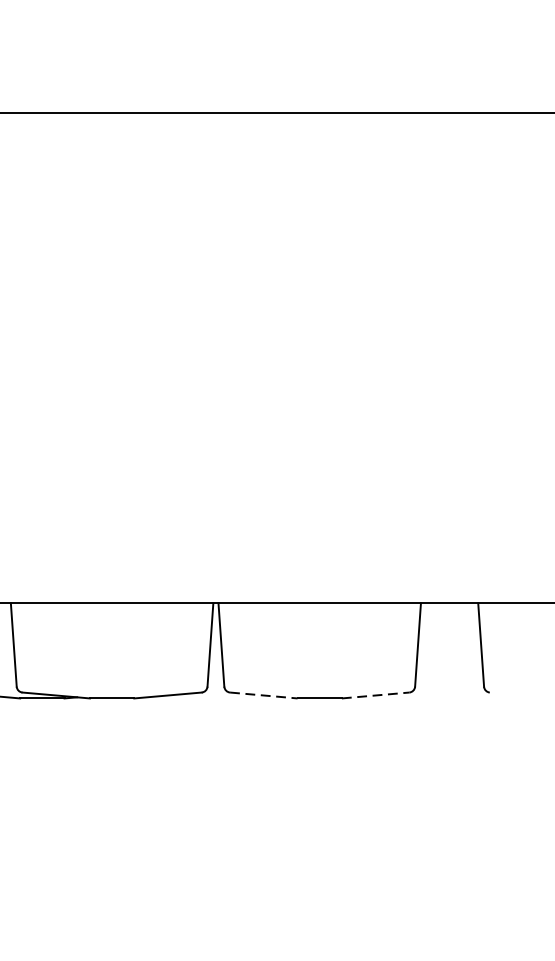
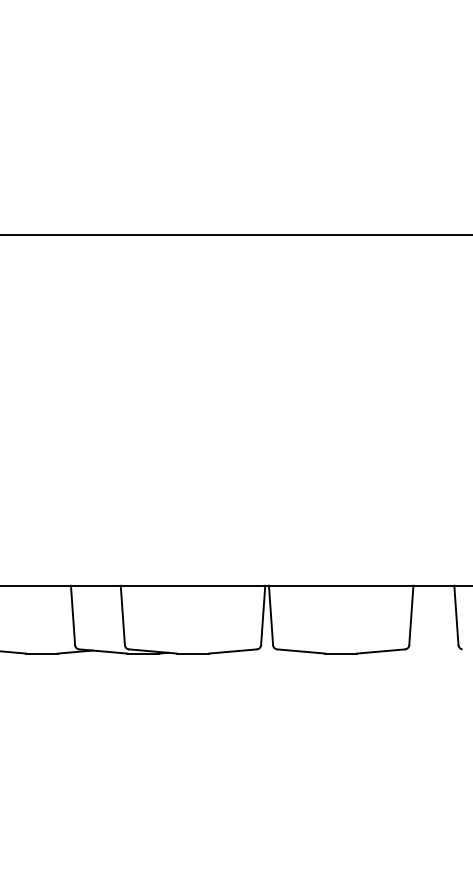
line: (264, 695) -> (301, 651), dashed -> solid
line: (376, 695) -> (381, 651), dashed -> solid

